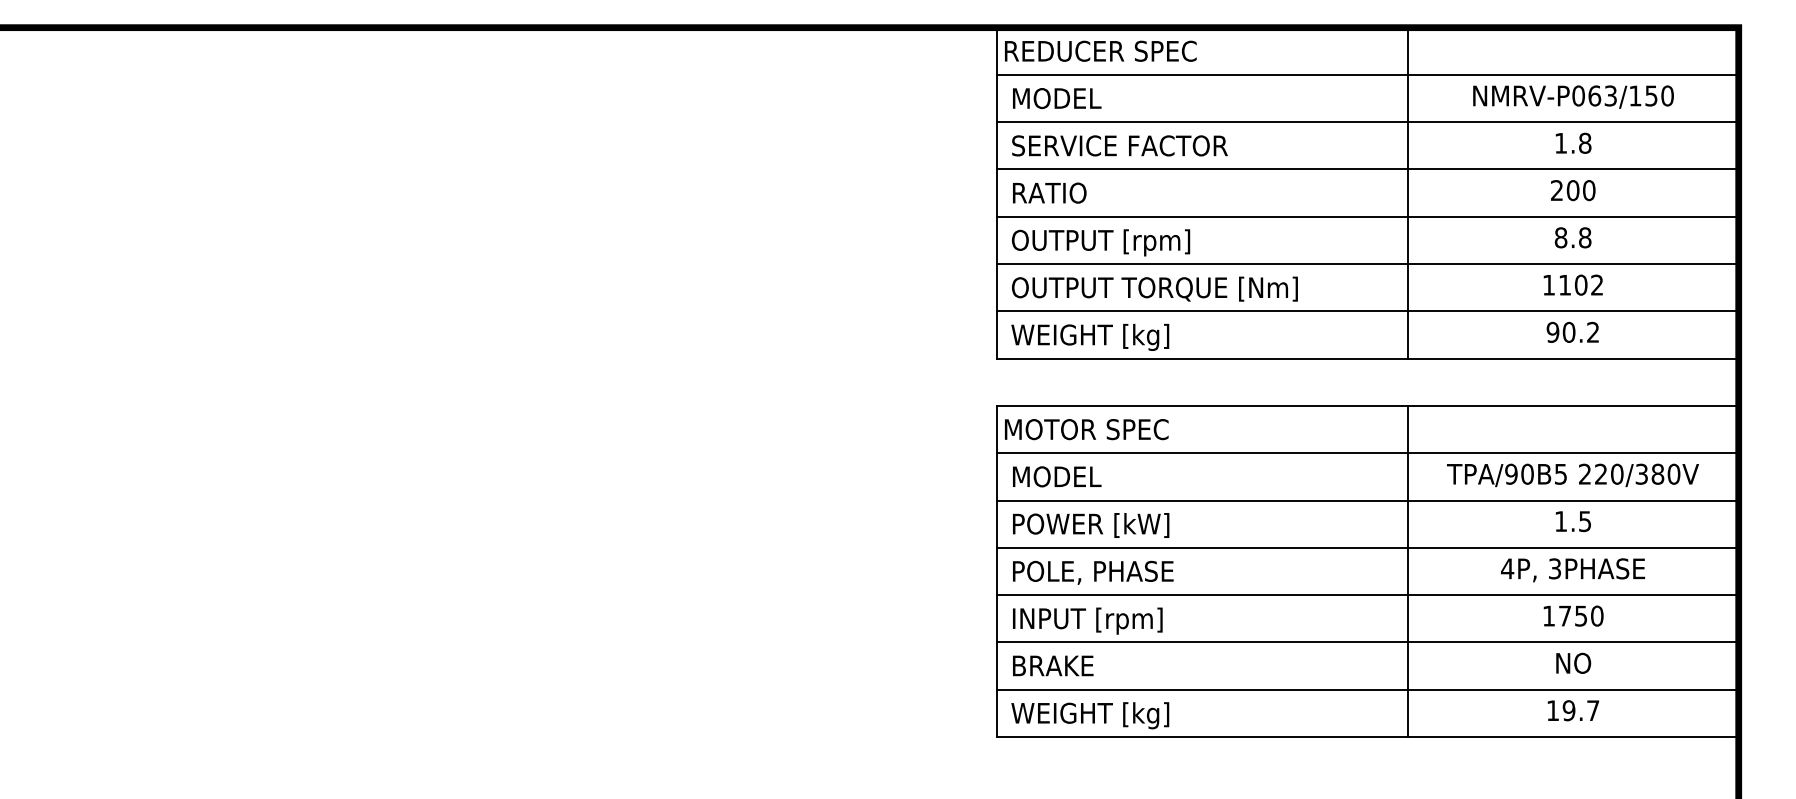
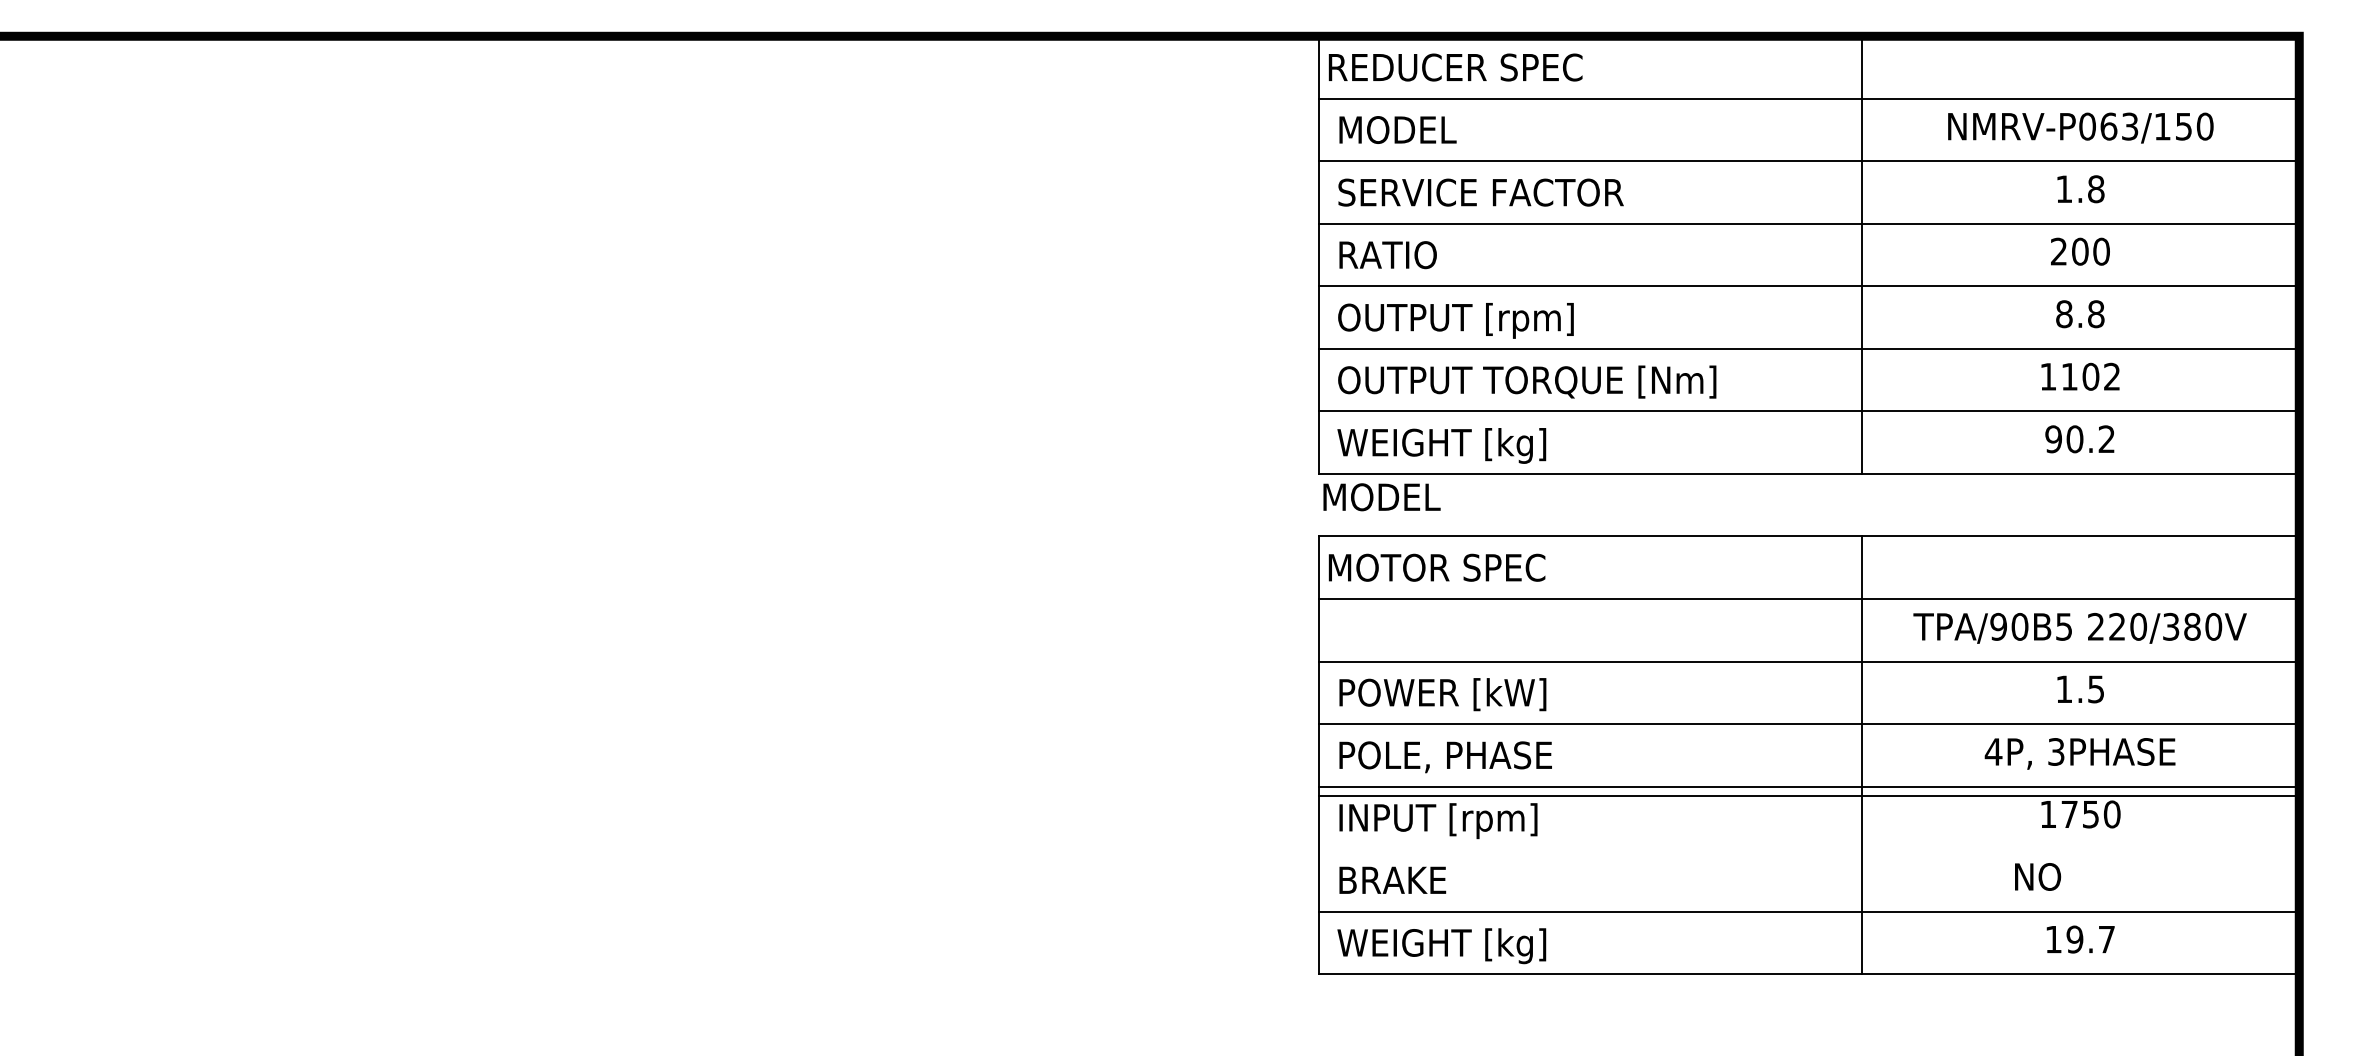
text: (1056, 477) -> (1381, 497), moved
line: (1367, 642) -> (1808, 796), moved
text: (1574, 663) -> (2038, 876), moved

